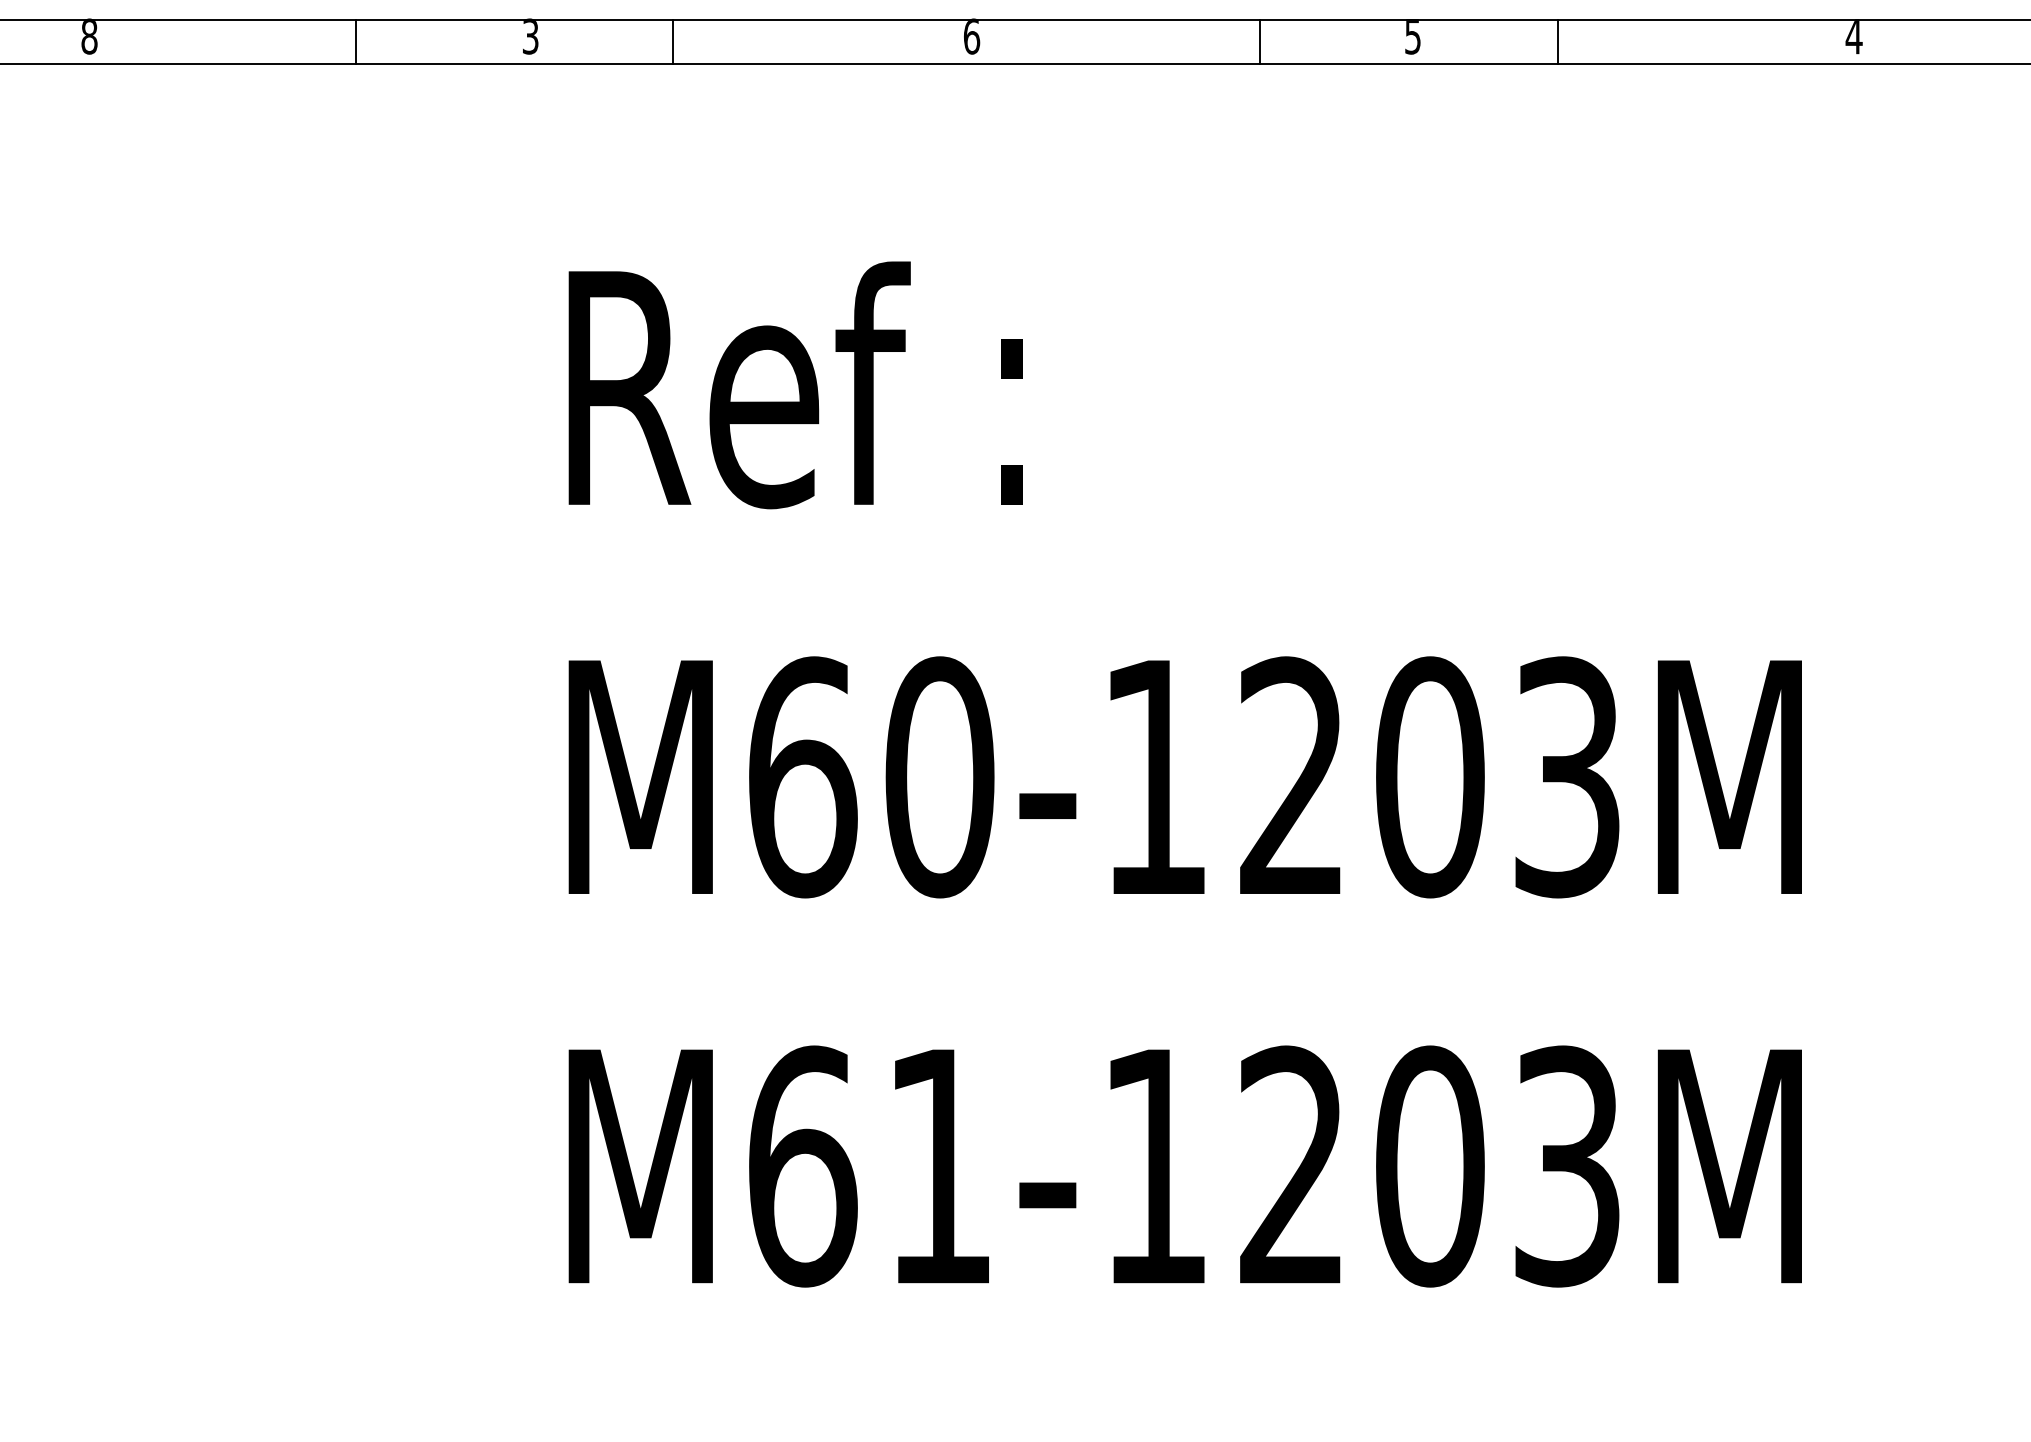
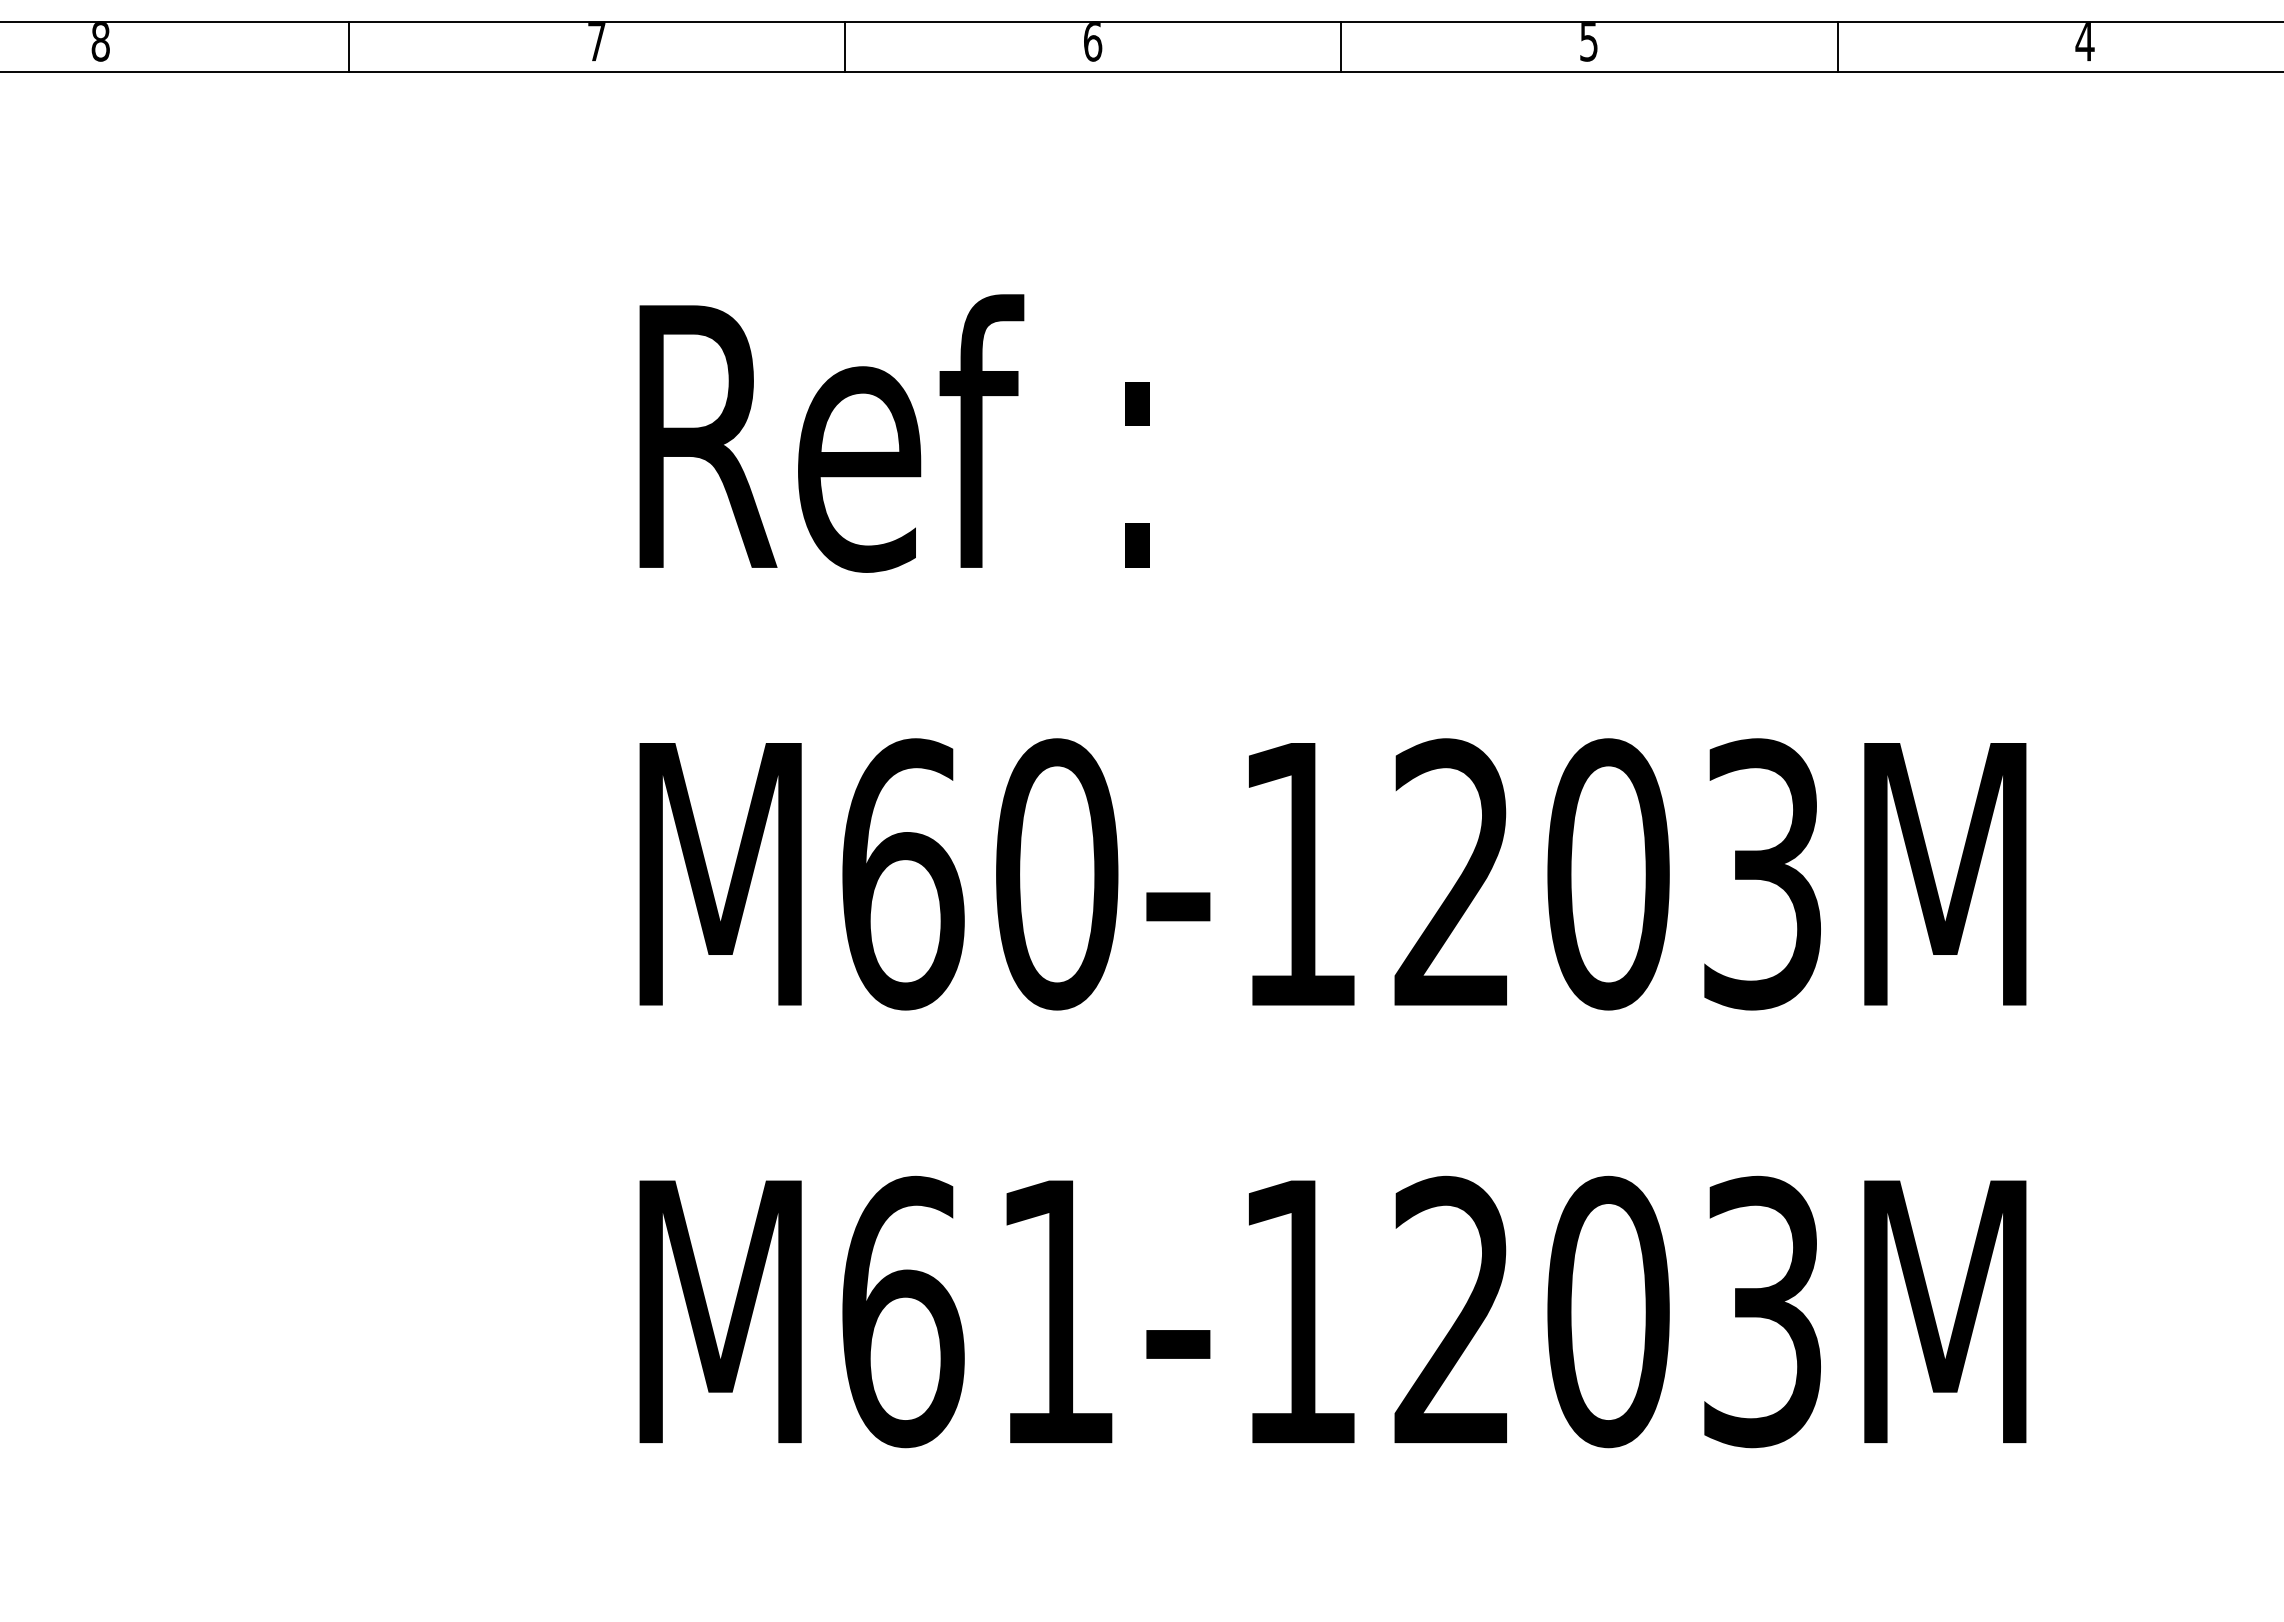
text: (530, 37) -> (596, 42), 3 -> 7
line: (356, 41) -> (349, 46), moved
line: (672, 41) -> (845, 46), moved
line: (1259, 41) -> (1341, 46), moved
line: (1557, 41) -> (1837, 46), moved

